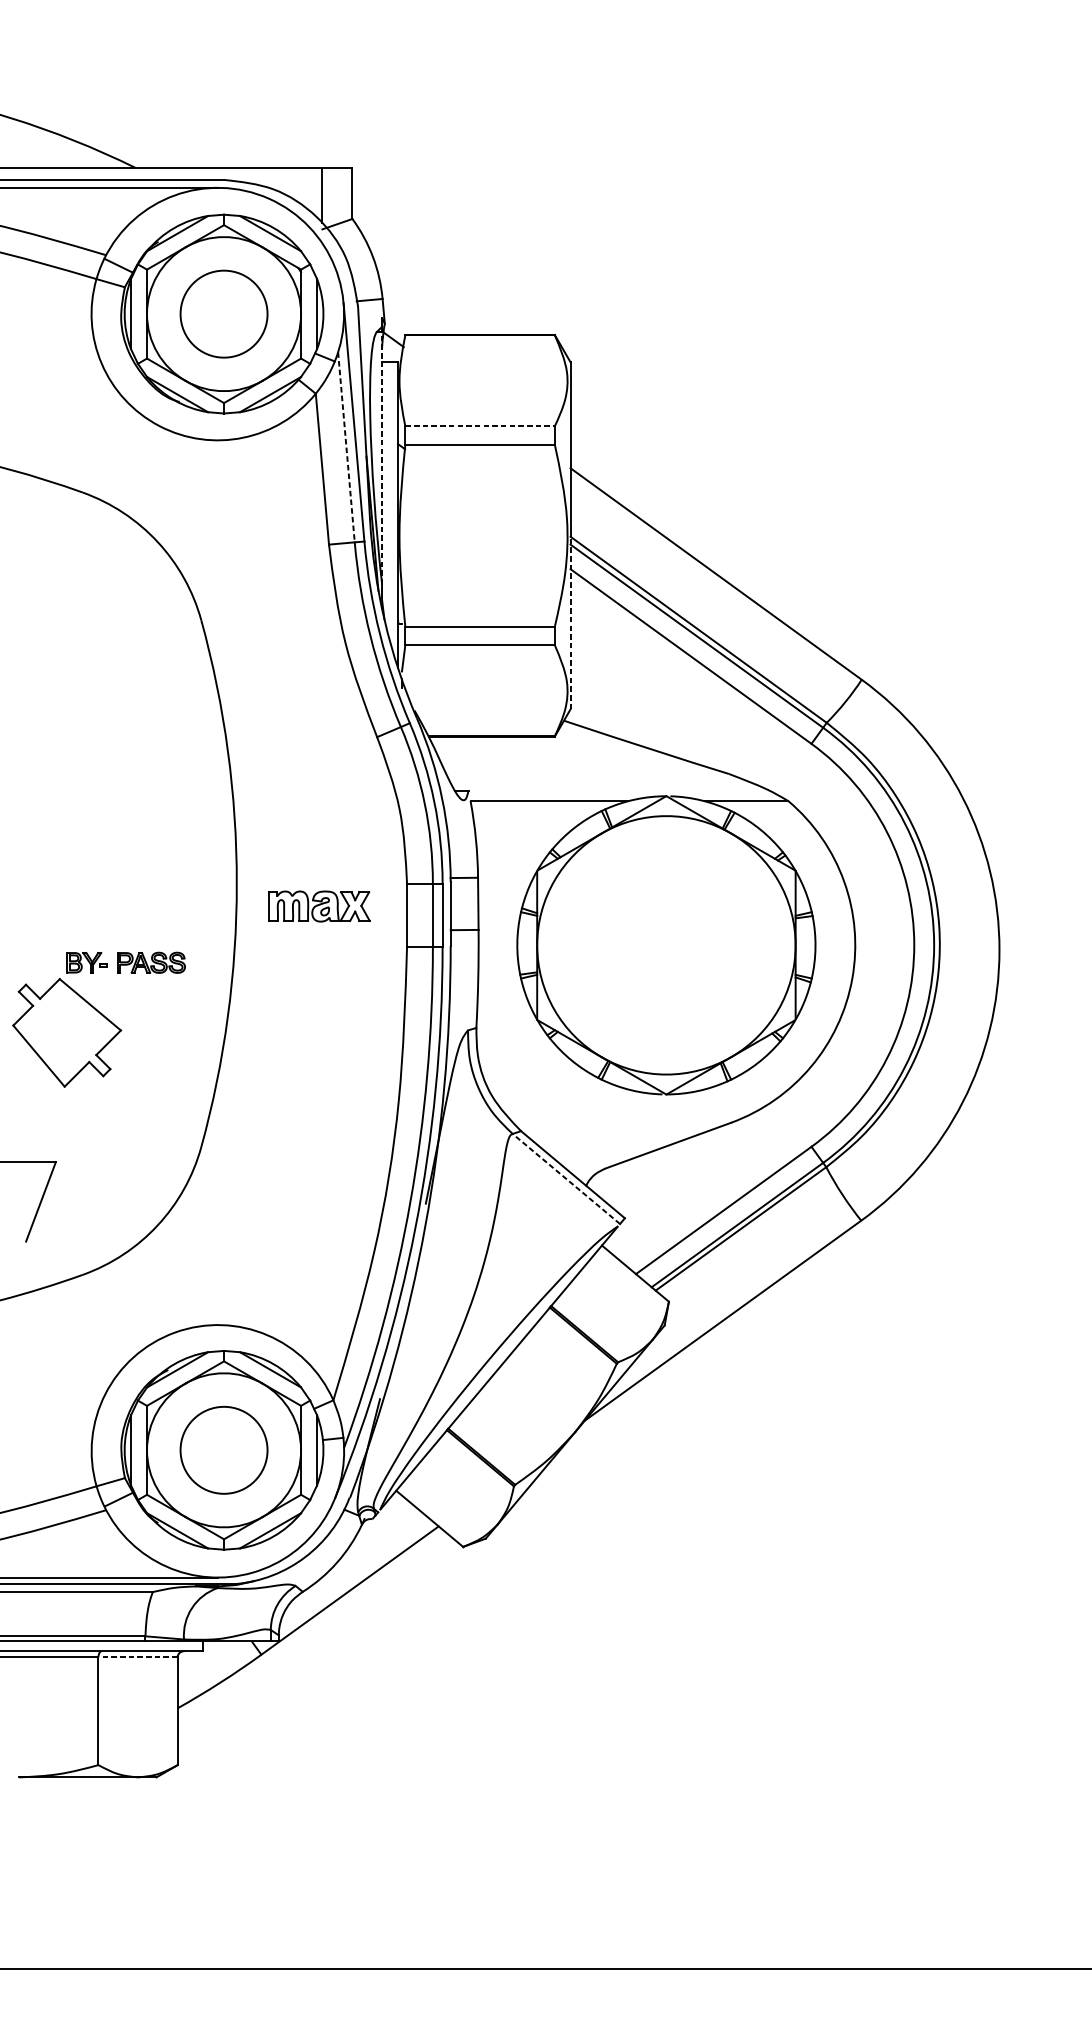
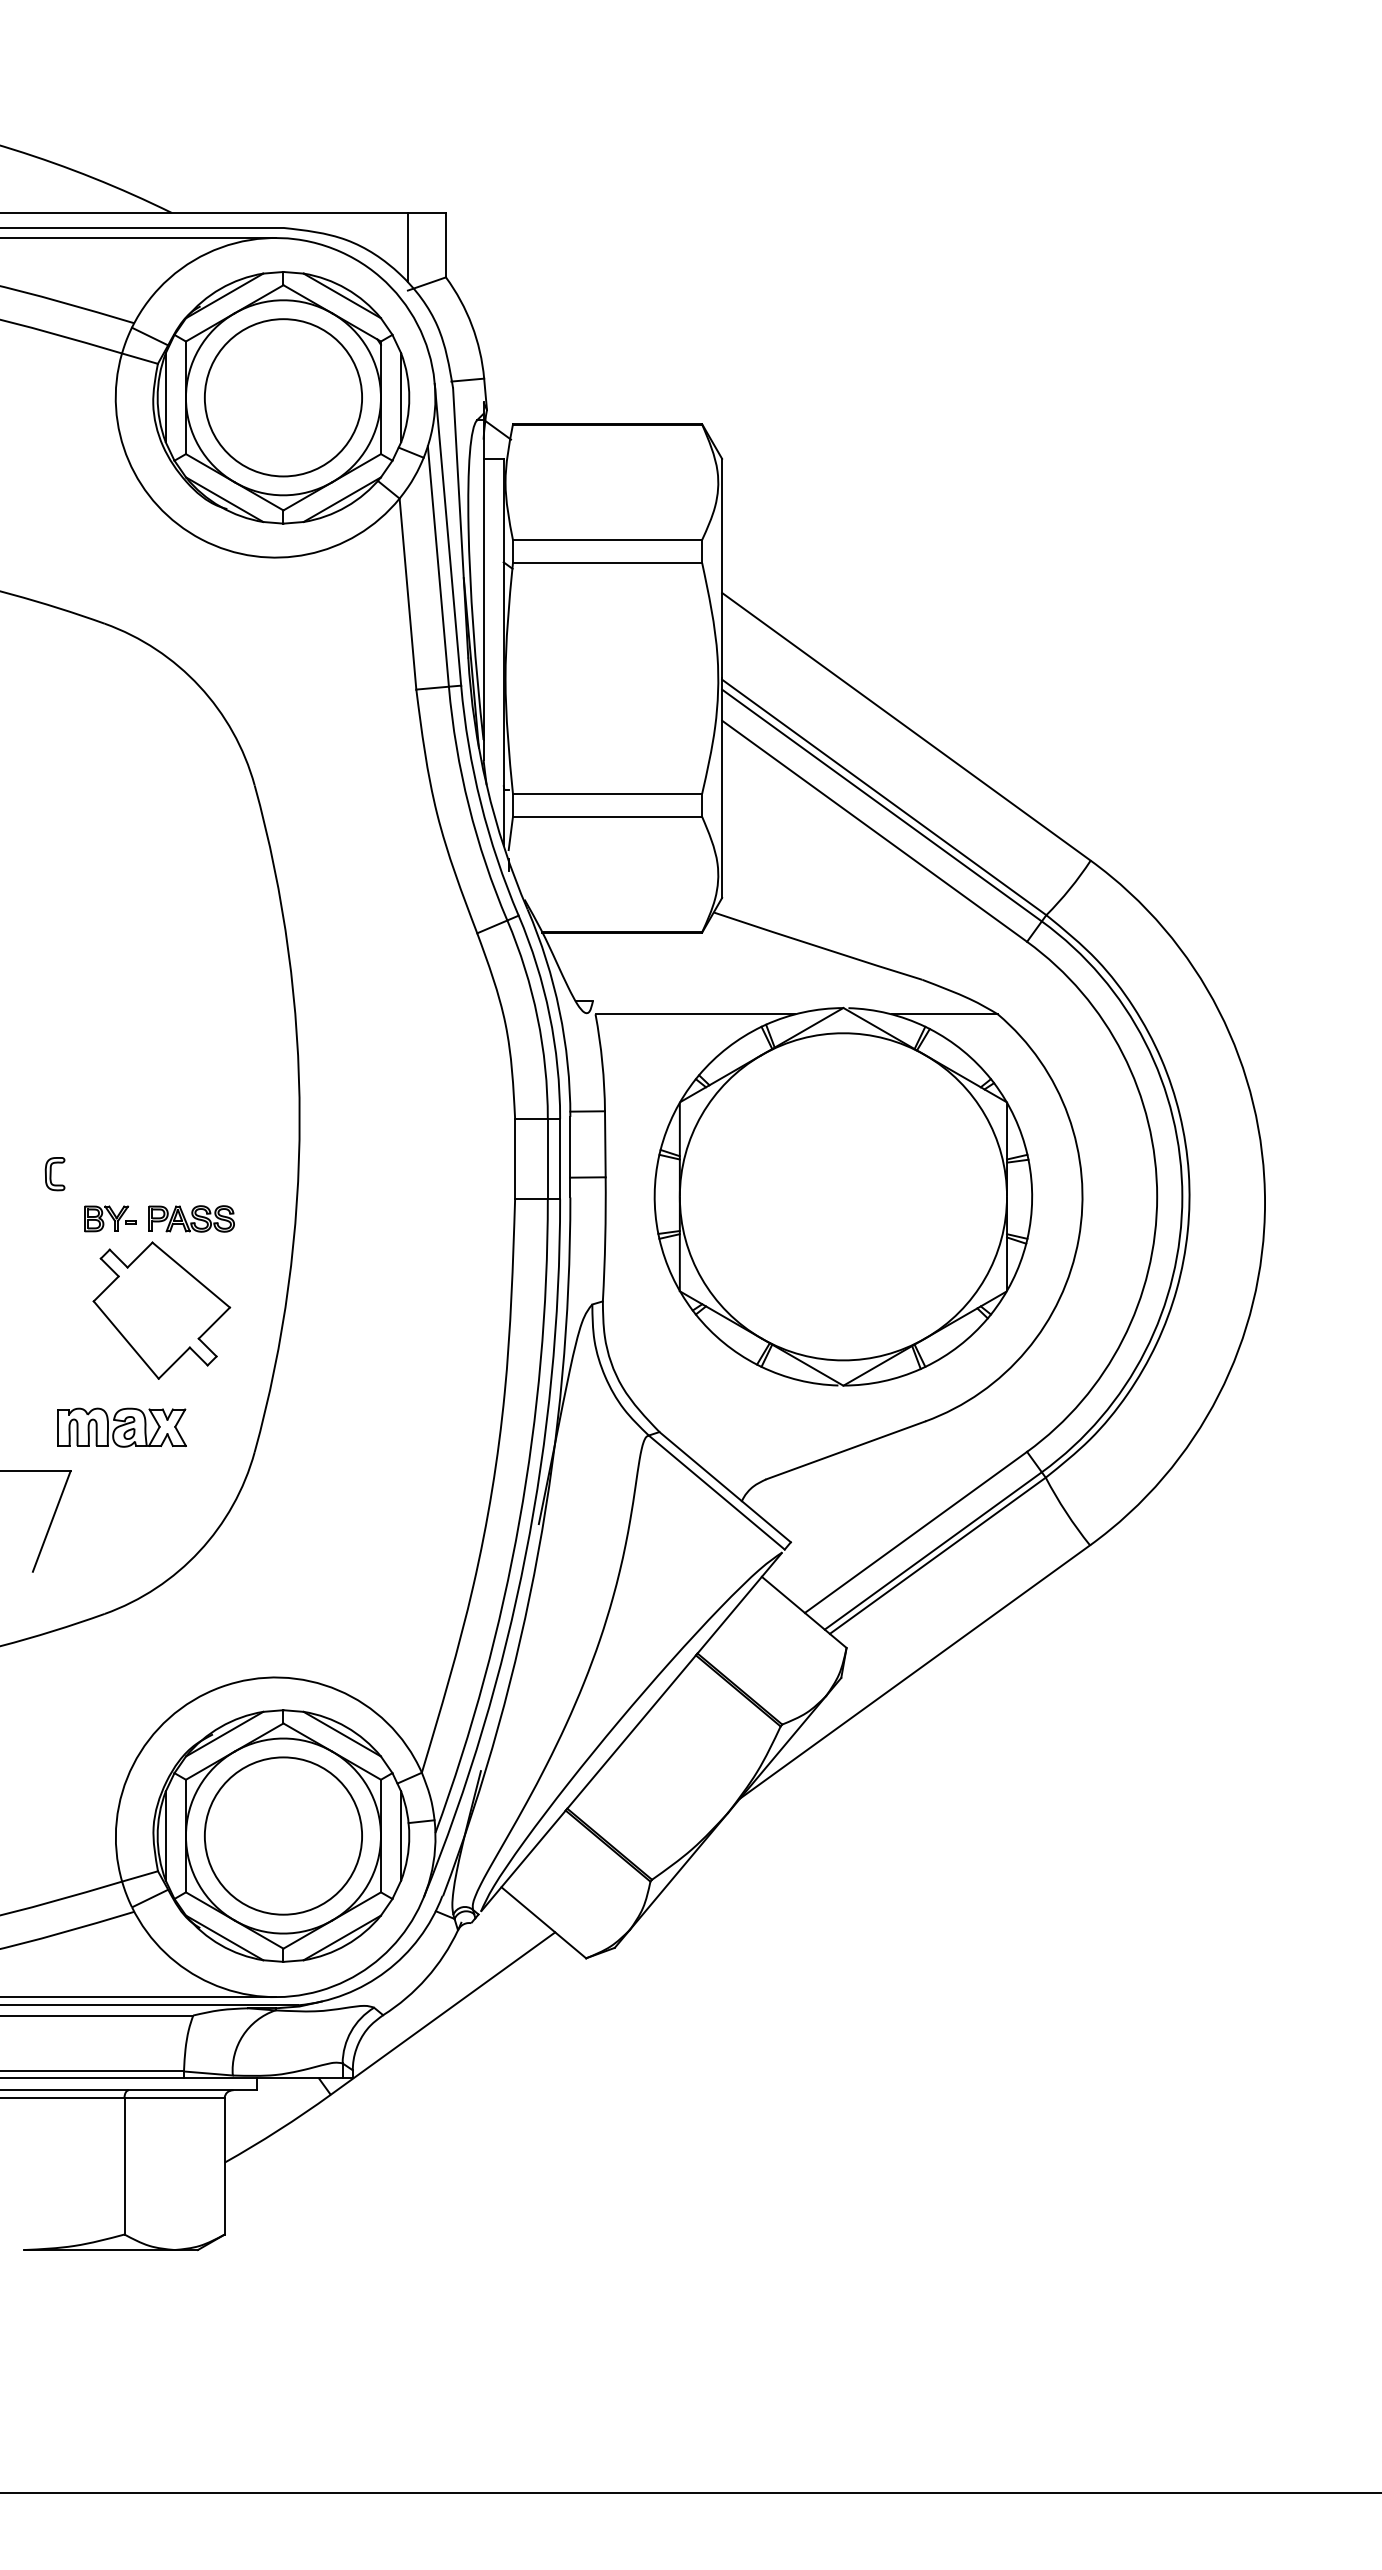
circle: (224, 313) -> (283, 397), size x1.43
line: (480, 426) -> (607, 539), dashed -> solid
line: (346, 447) -> (438, 566), dashed -> solid
line: (382, 458) -> (483, 580), dashed -> solid
line: (570, 622) -> (722, 788), dashed -> solid
part: (318, 906) -> (121, 1427), moved
part: (43, 927) -> (54, 1174), added
part: (66, 1032) -> (161, 1310), moved
line: (566, 1178) -> (716, 1492), dashed -> solid
circle: (224, 1449) -> (283, 1835), size x1.43
line: (137, 1656) -> (174, 2097), dashed -> solid

